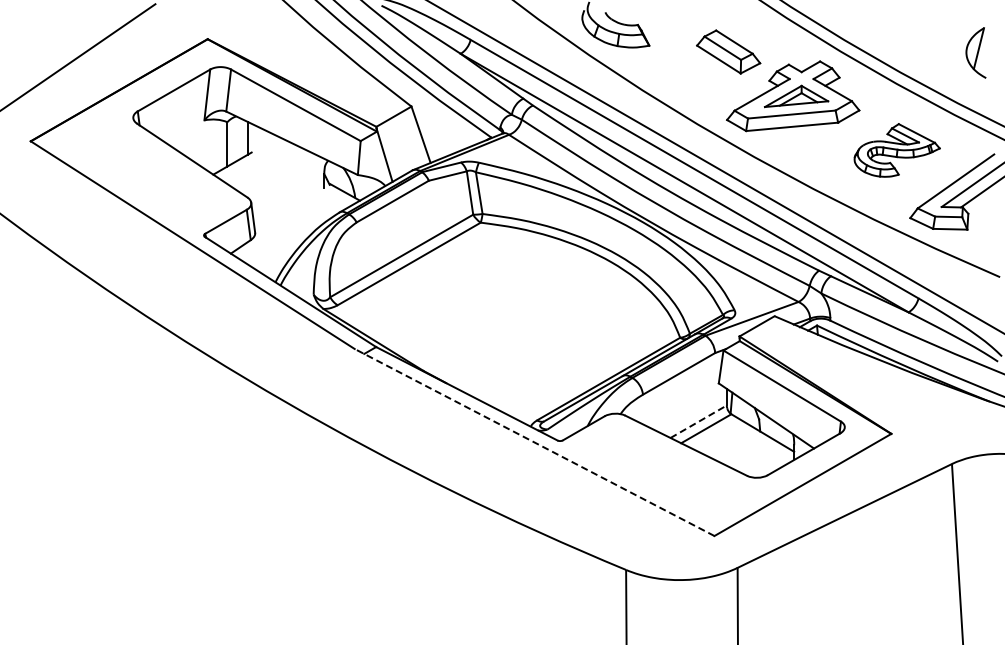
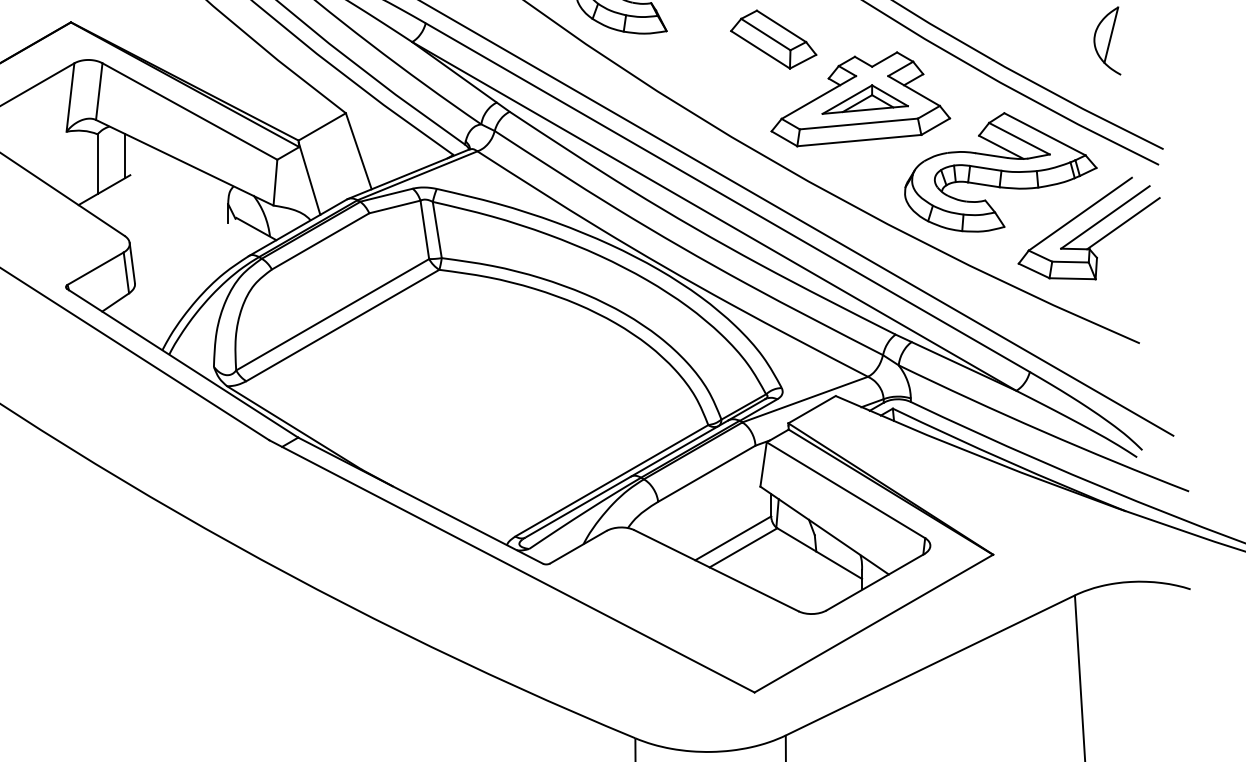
part: (897, 150) -> (1001, 172), size x1.67
line: (698, 421) -> (733, 538), dashed -> solid
line: (534, 442) -> (511, 566), dashed -> solid

